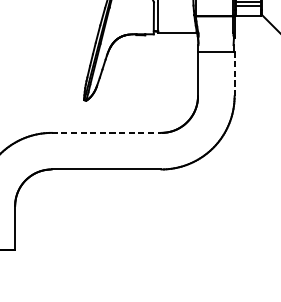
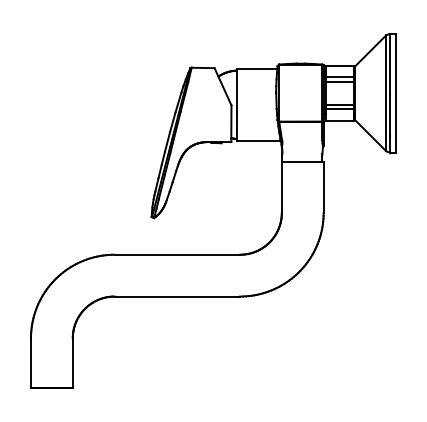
line: (234, 74) -> (323, 187), dashed -> solid
line: (106, 132) -> (177, 254), dashed -> solid

